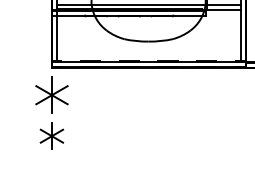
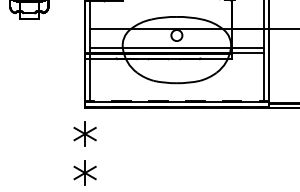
part: (51, 94) -> (84, 133), size x0.71

